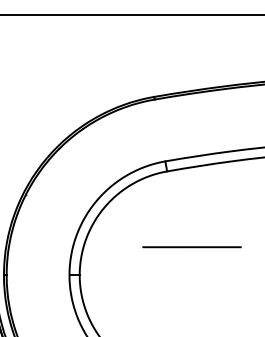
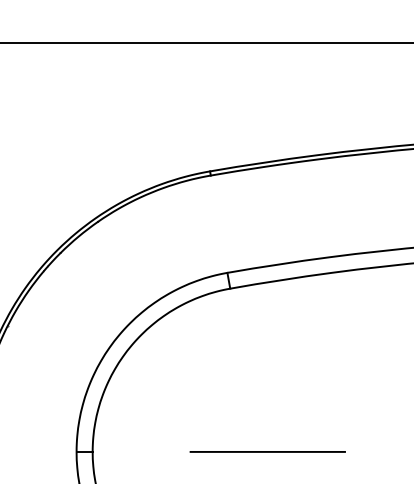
line: (191, 247) -> (266, 452), moved

